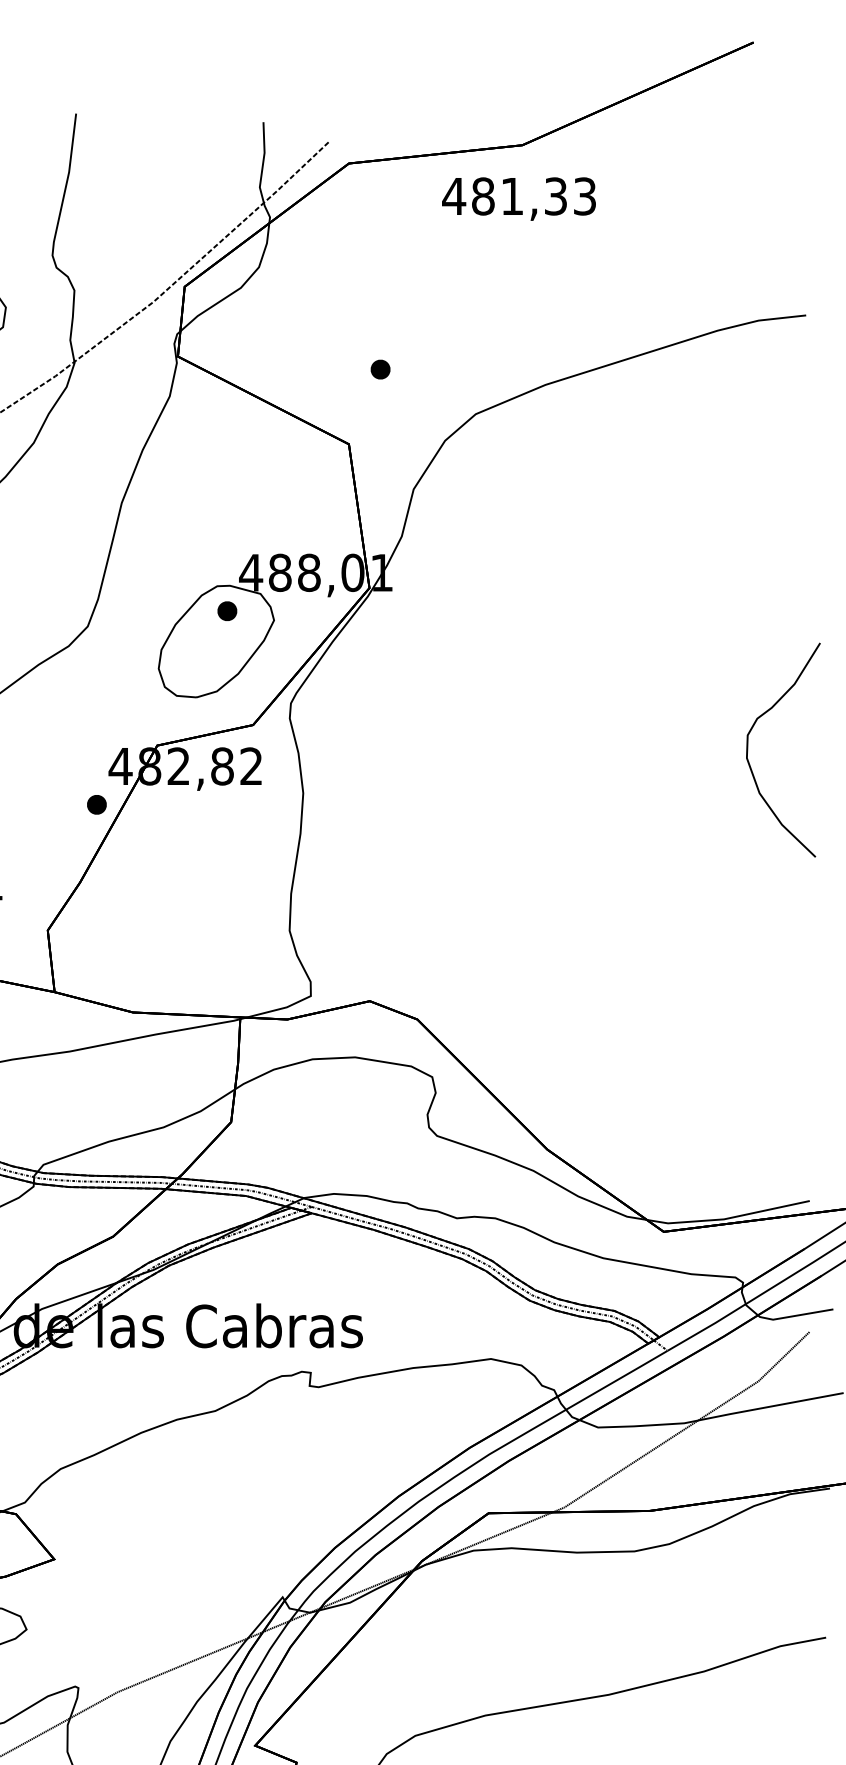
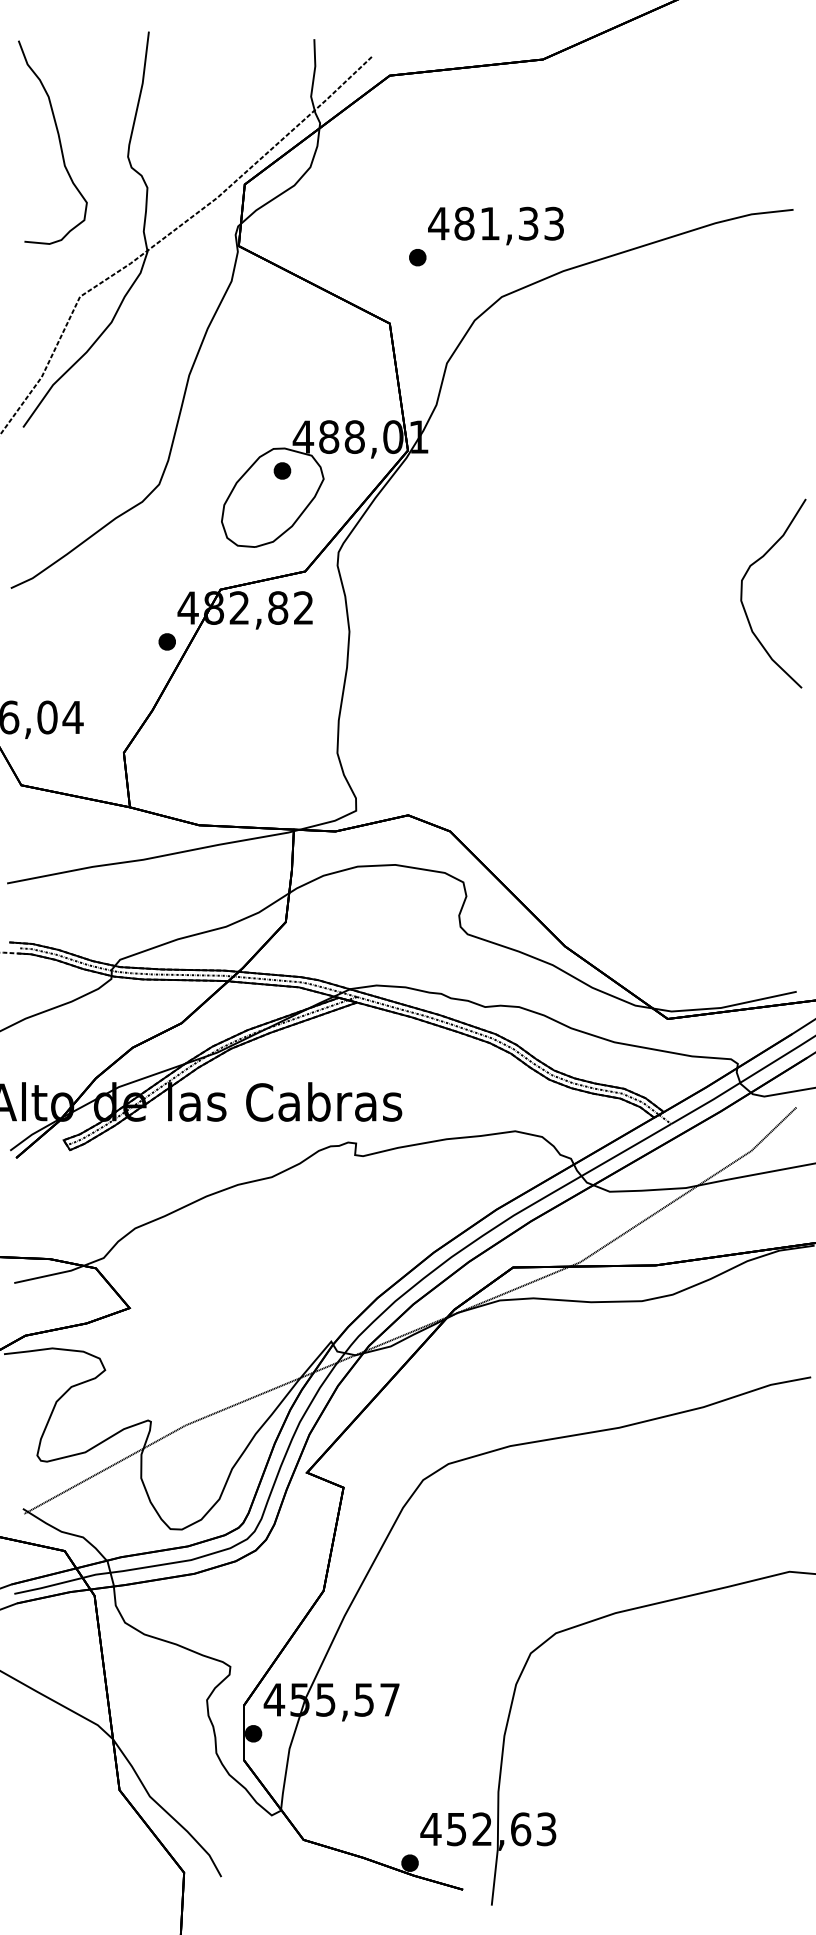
text: (518, 198) -> (495, 225), moved

